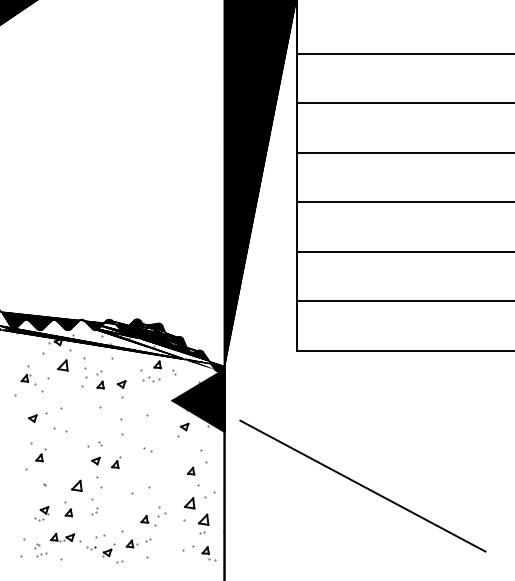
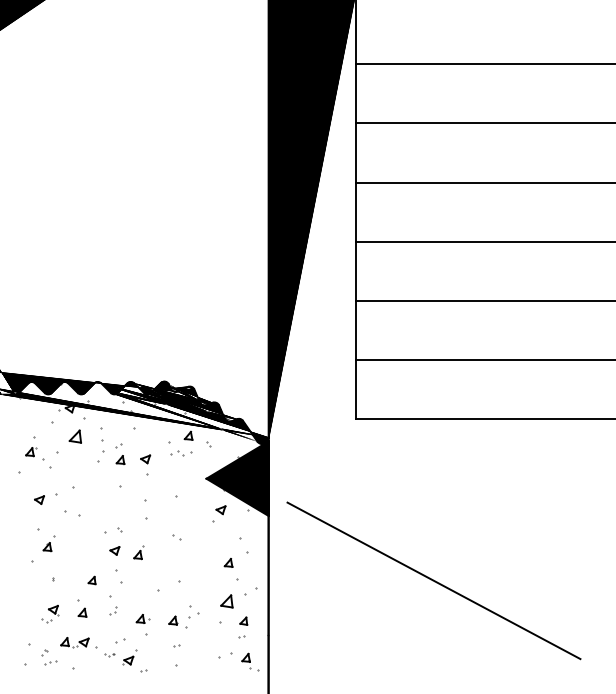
part: (76, 485) -> (91, 580), size x0.6
part: (203, 520) -> (243, 621), size x0.6
part: (131, 543) -> (142, 618), moved

